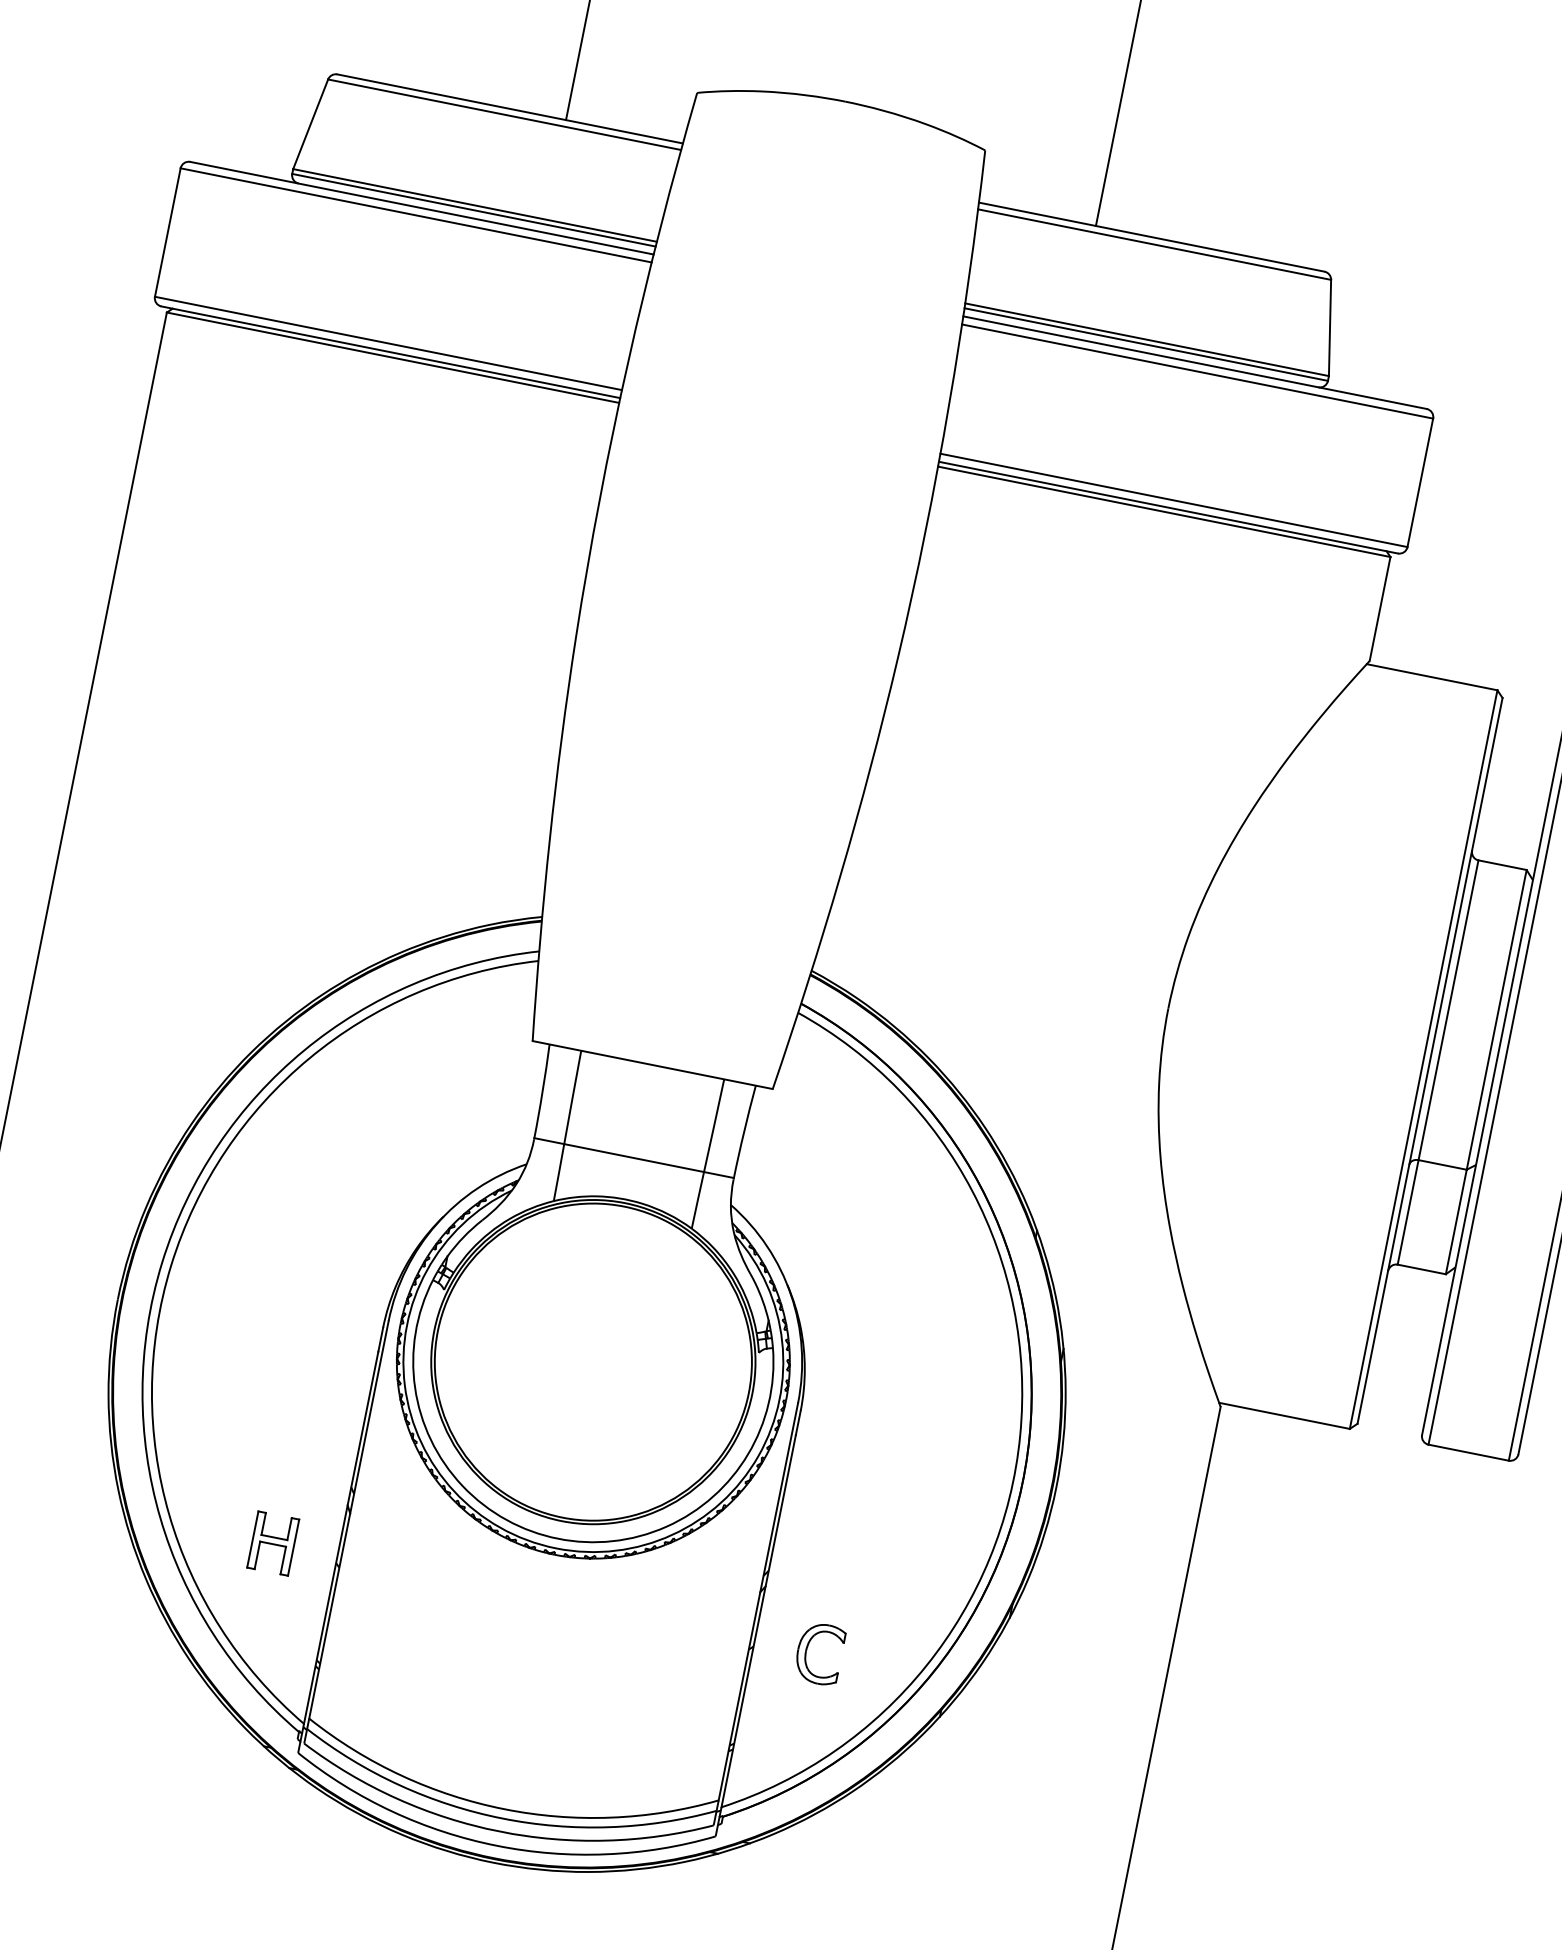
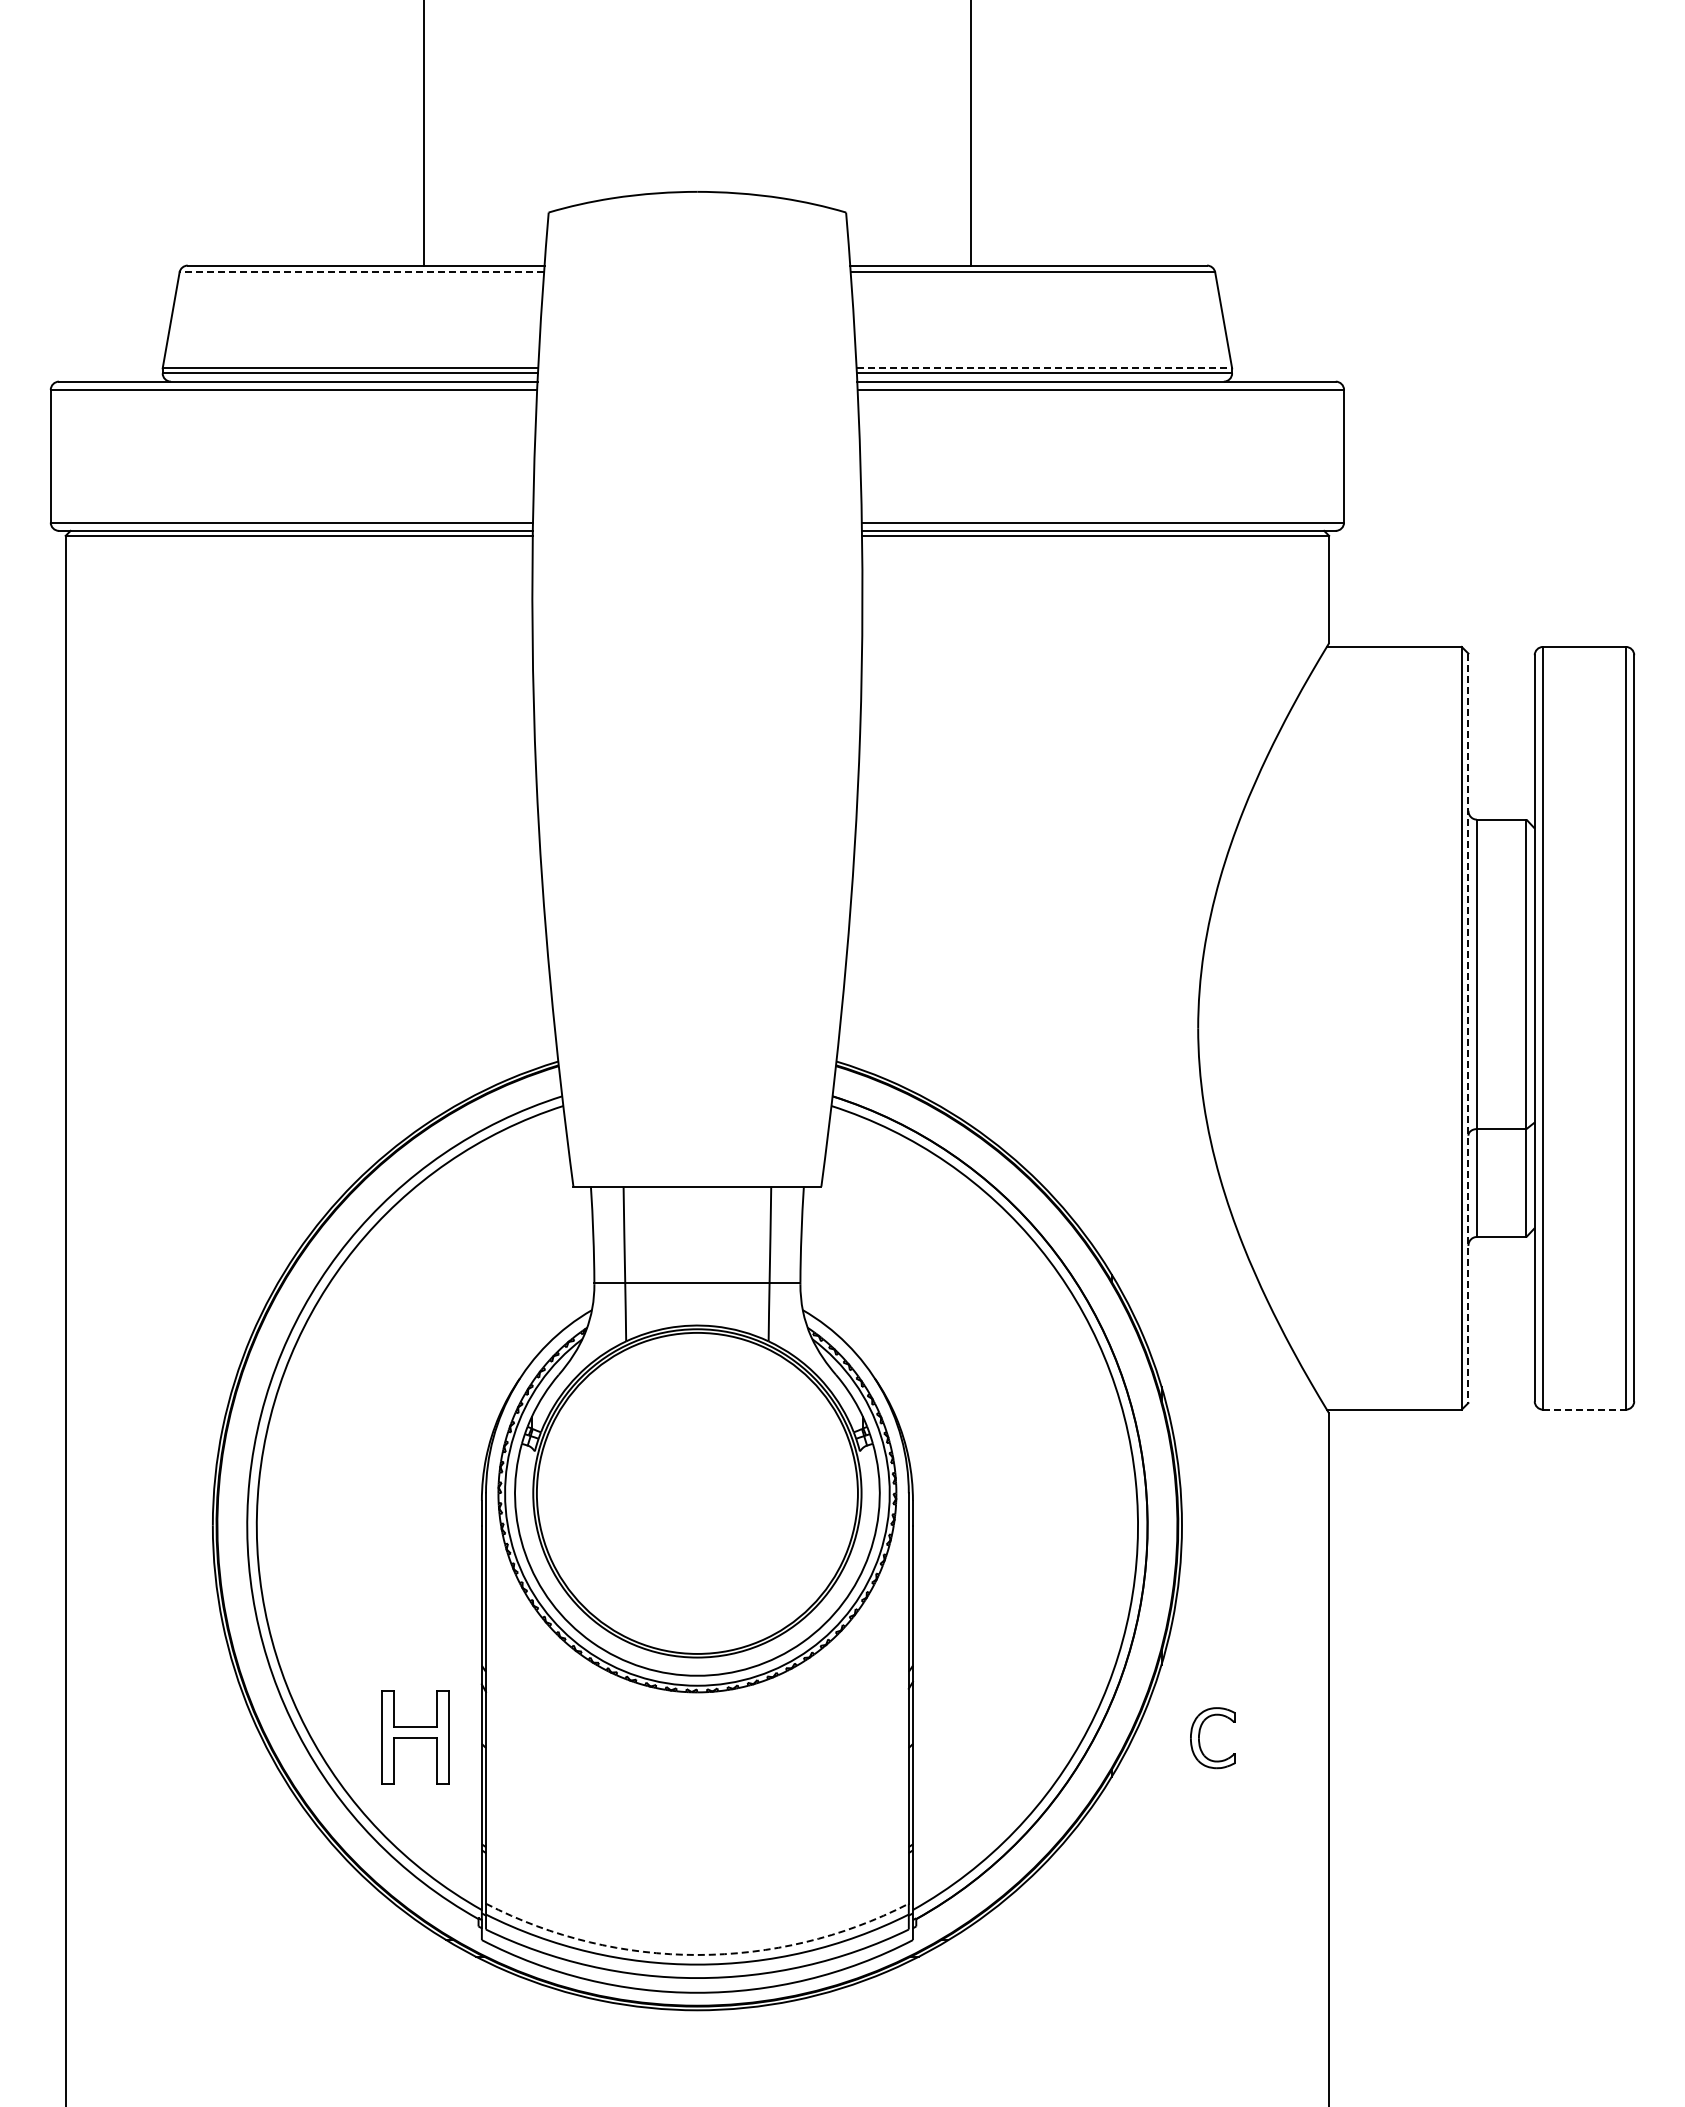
line: (504, 114) -> (361, 272), solid -> dashed
line: (1147, 339) -> (1044, 368), solid -> dashed
line: (1430, 1061) -> (1468, 1028), solid -> dashed
line: (1468, 1452) -> (1584, 1409), solid -> dashed
part: (273, 1542) -> (415, 1736), size x1.6
part: (808, 1647) -> (1200, 1734), moved
arc: (504, 1808) -> (697, 1954), solid -> dashed

